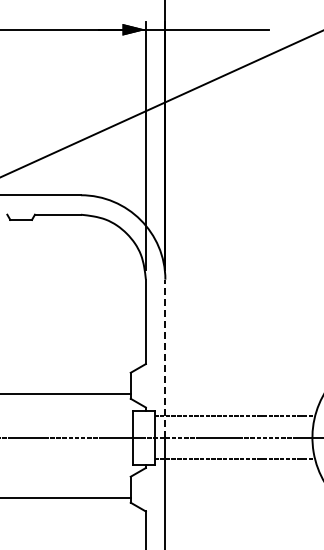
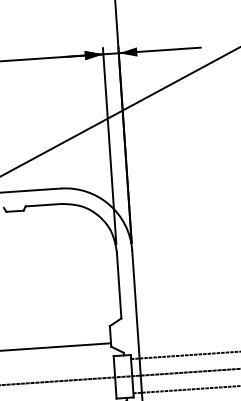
fill: (176, 29) -> (127, 52), added
line: (165, 358) -> (136, 312), dashed -> solid

